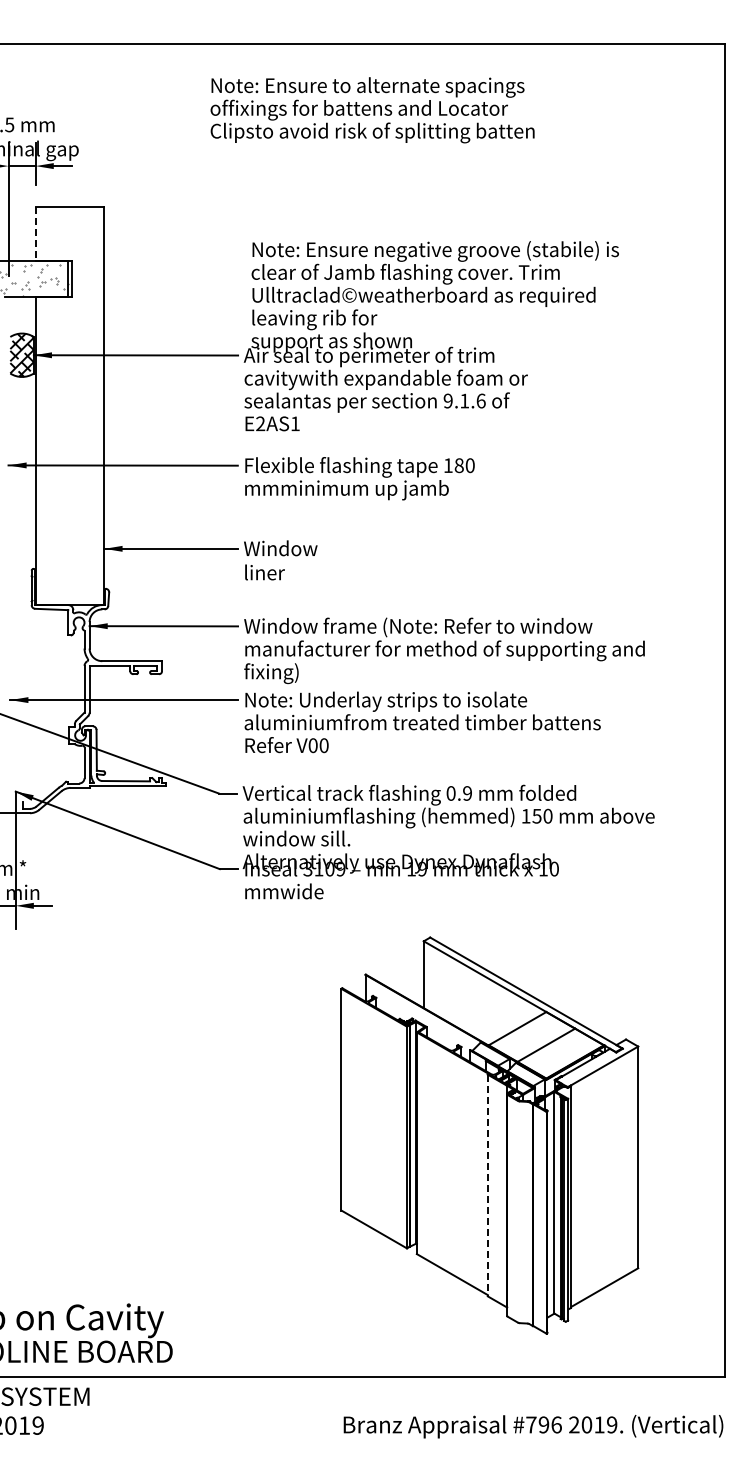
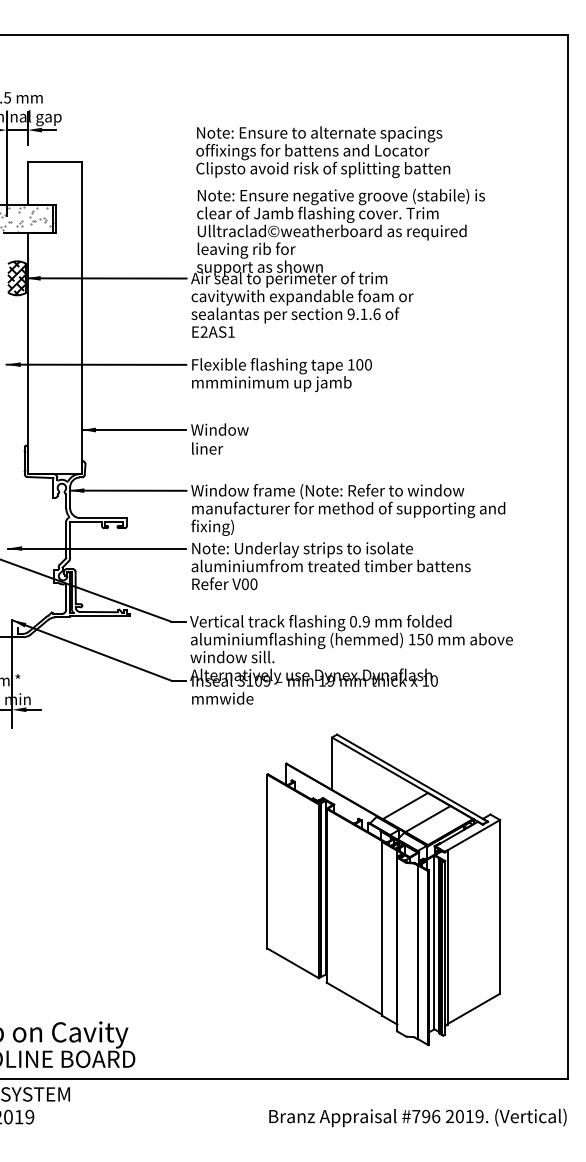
text: (372, 110) -> (323, 152), moved
line: (35, 234) -> (27, 183), dashed -> solid
text: (458, 465) -> (359, 364), 180 -> 100
line: (487, 1185) -> (381, 928), dashed -> solid

